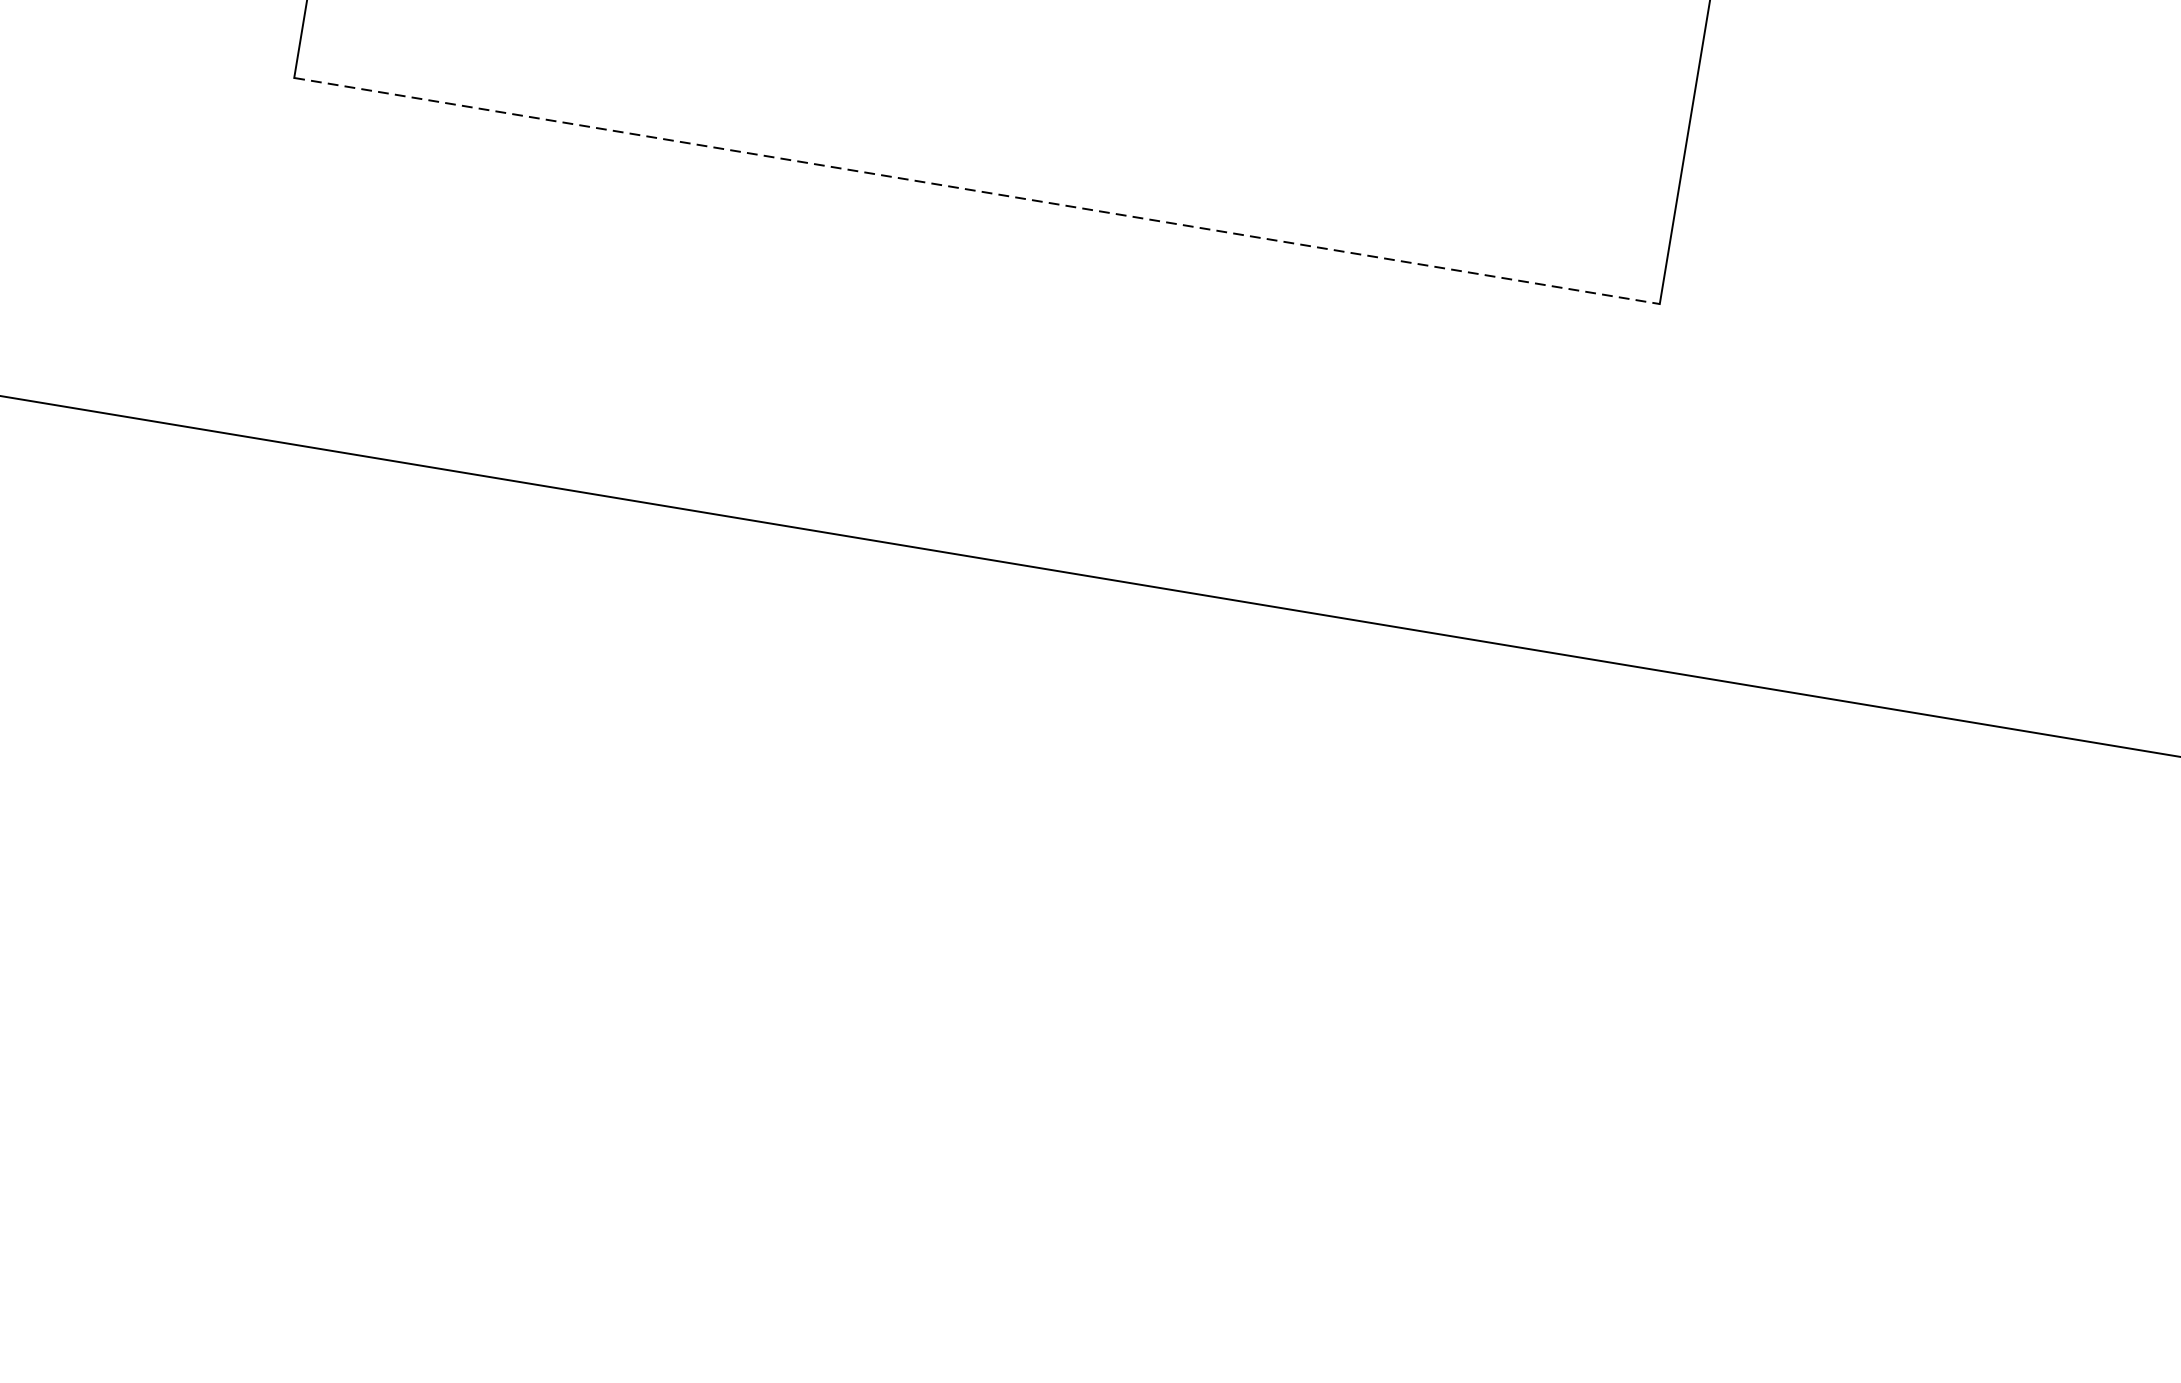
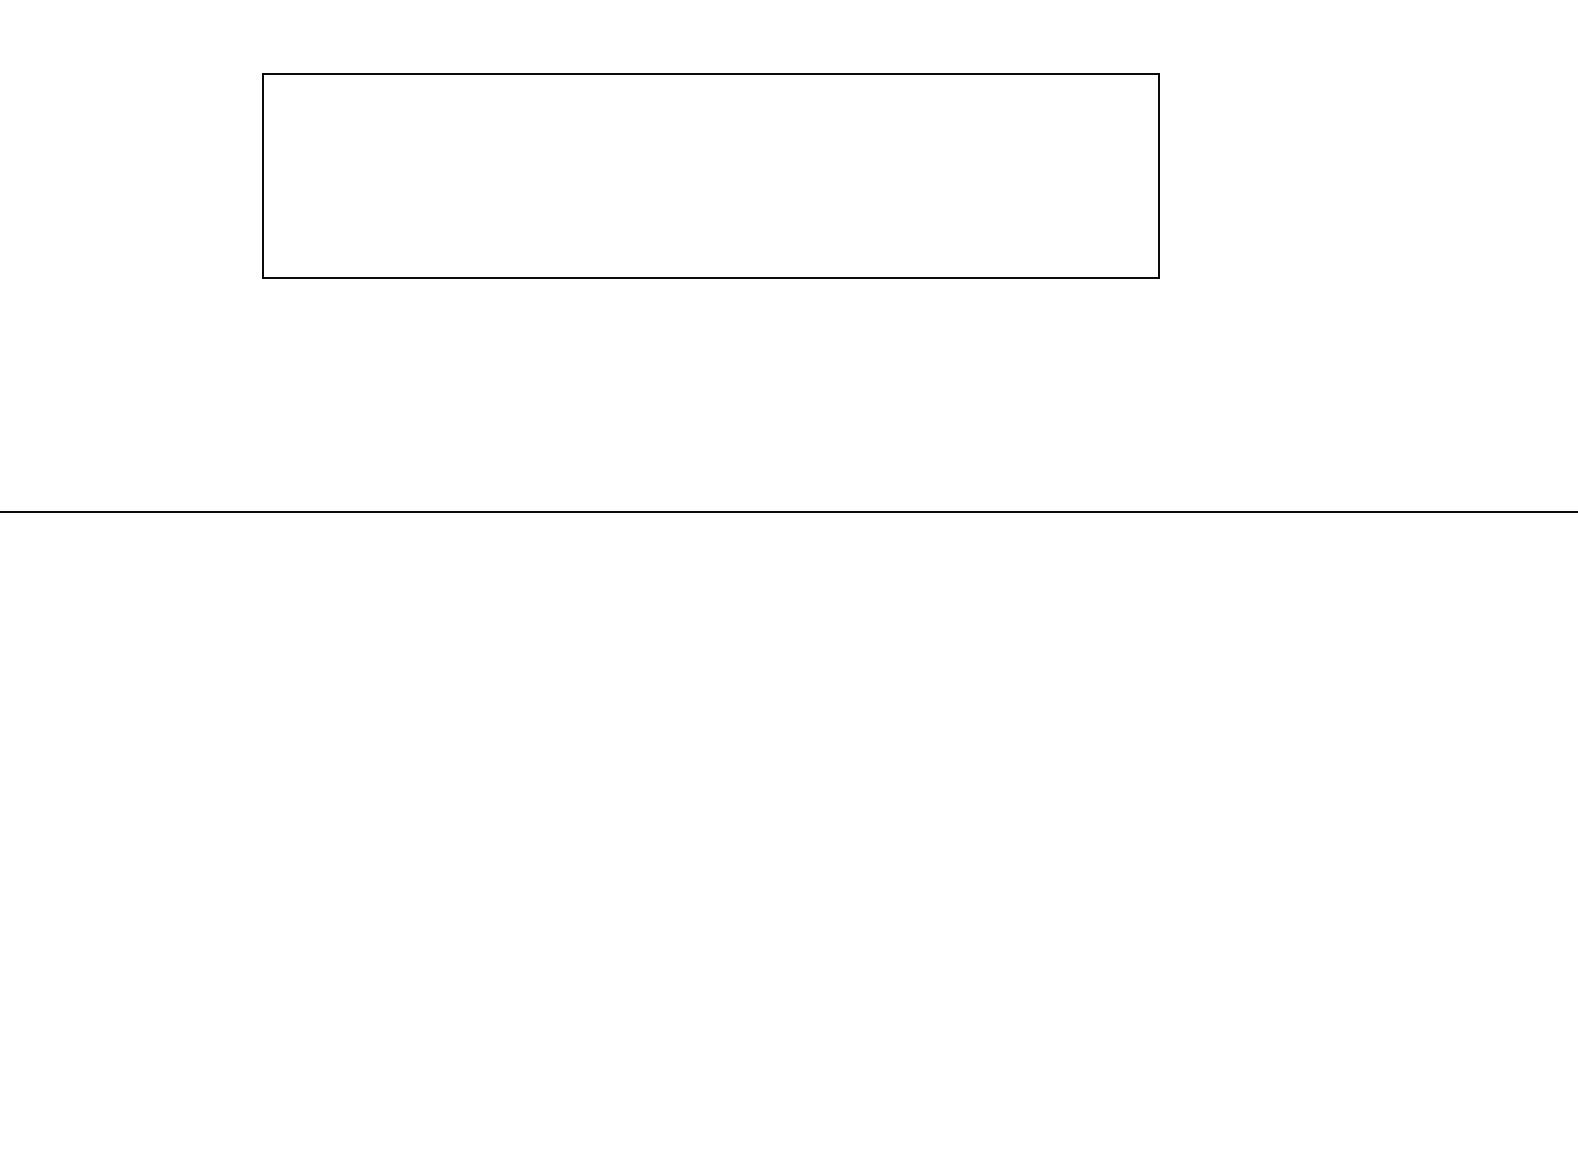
line: (977, 190) -> (711, 277), dashed -> solid

